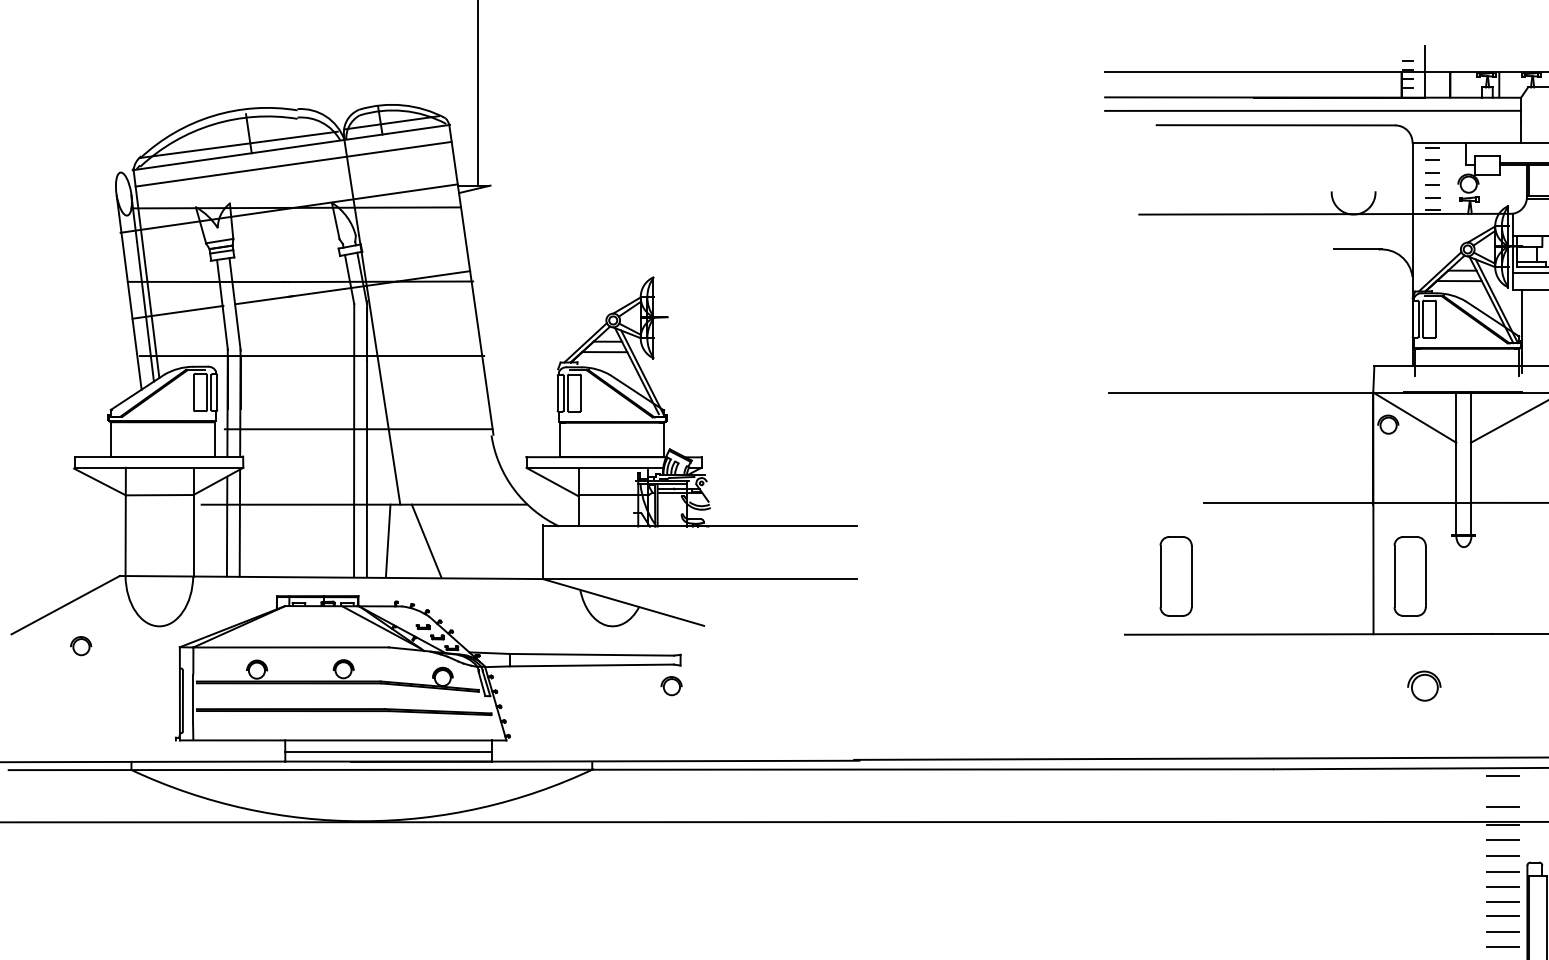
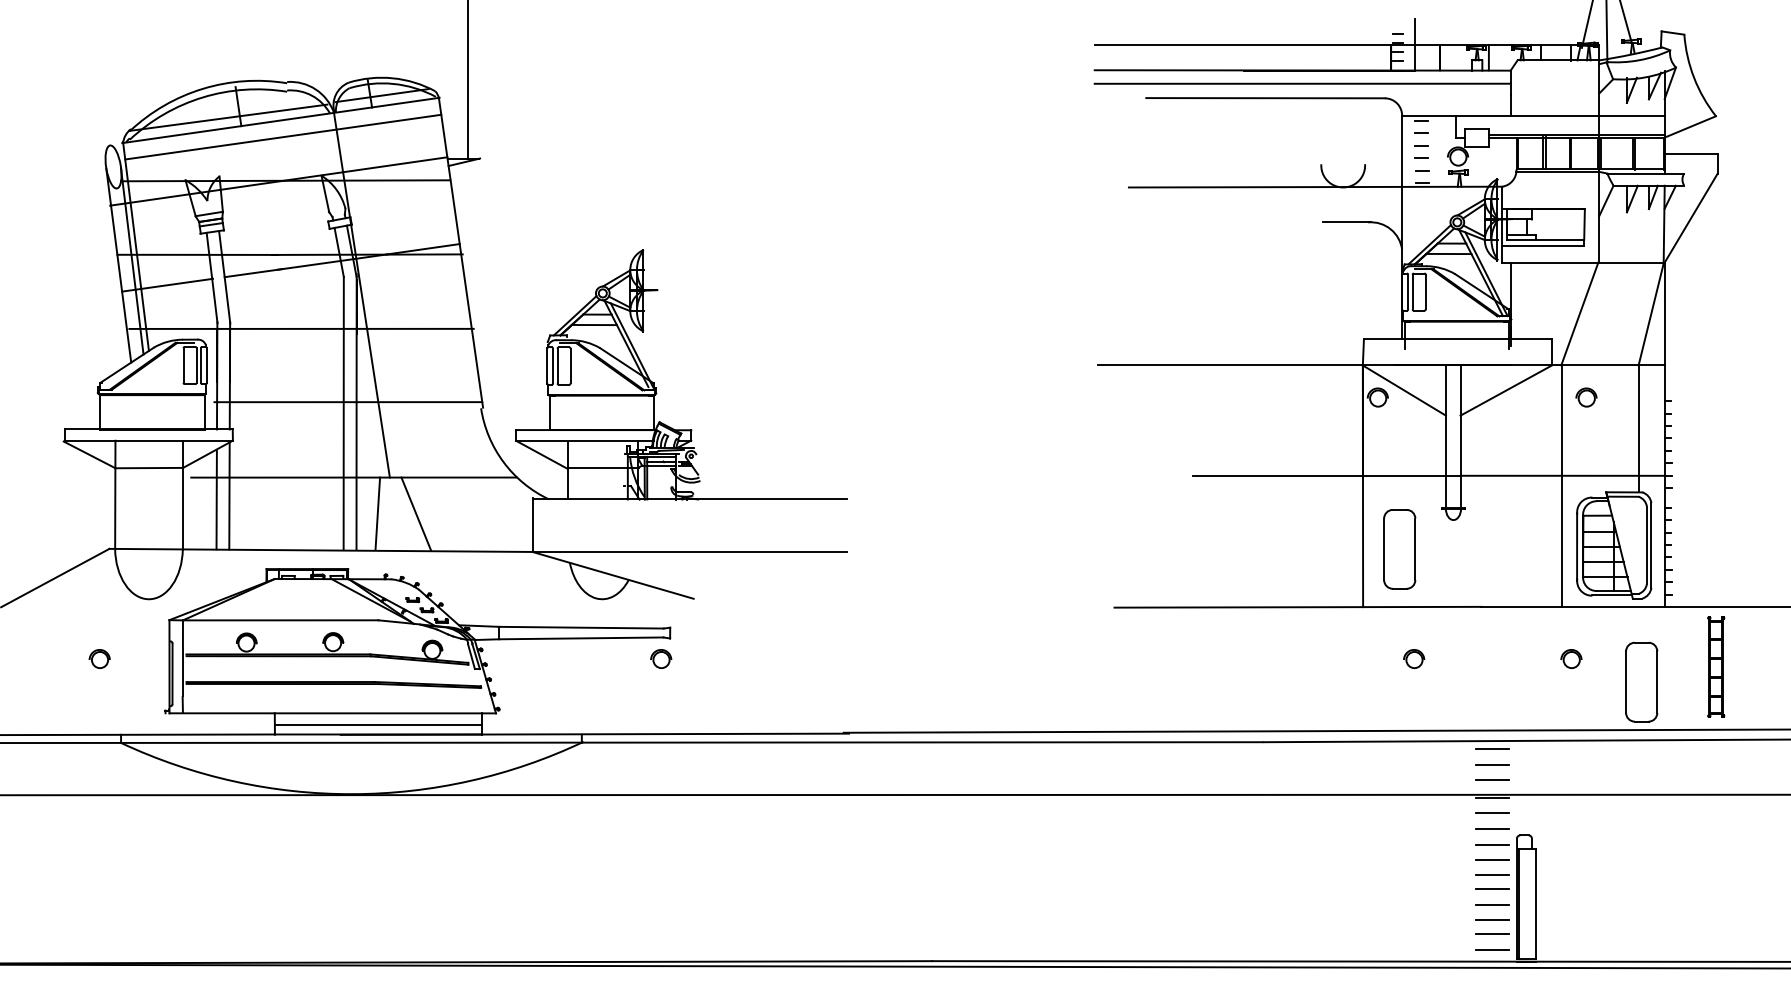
part: (1175, 576) -> (1165, 549), removed
part: (80, 645) -> (99, 658), moved
part: (1424, 685) -> (1414, 658), size x0.62
line: (1502, 791) -> (1492, 764), added

